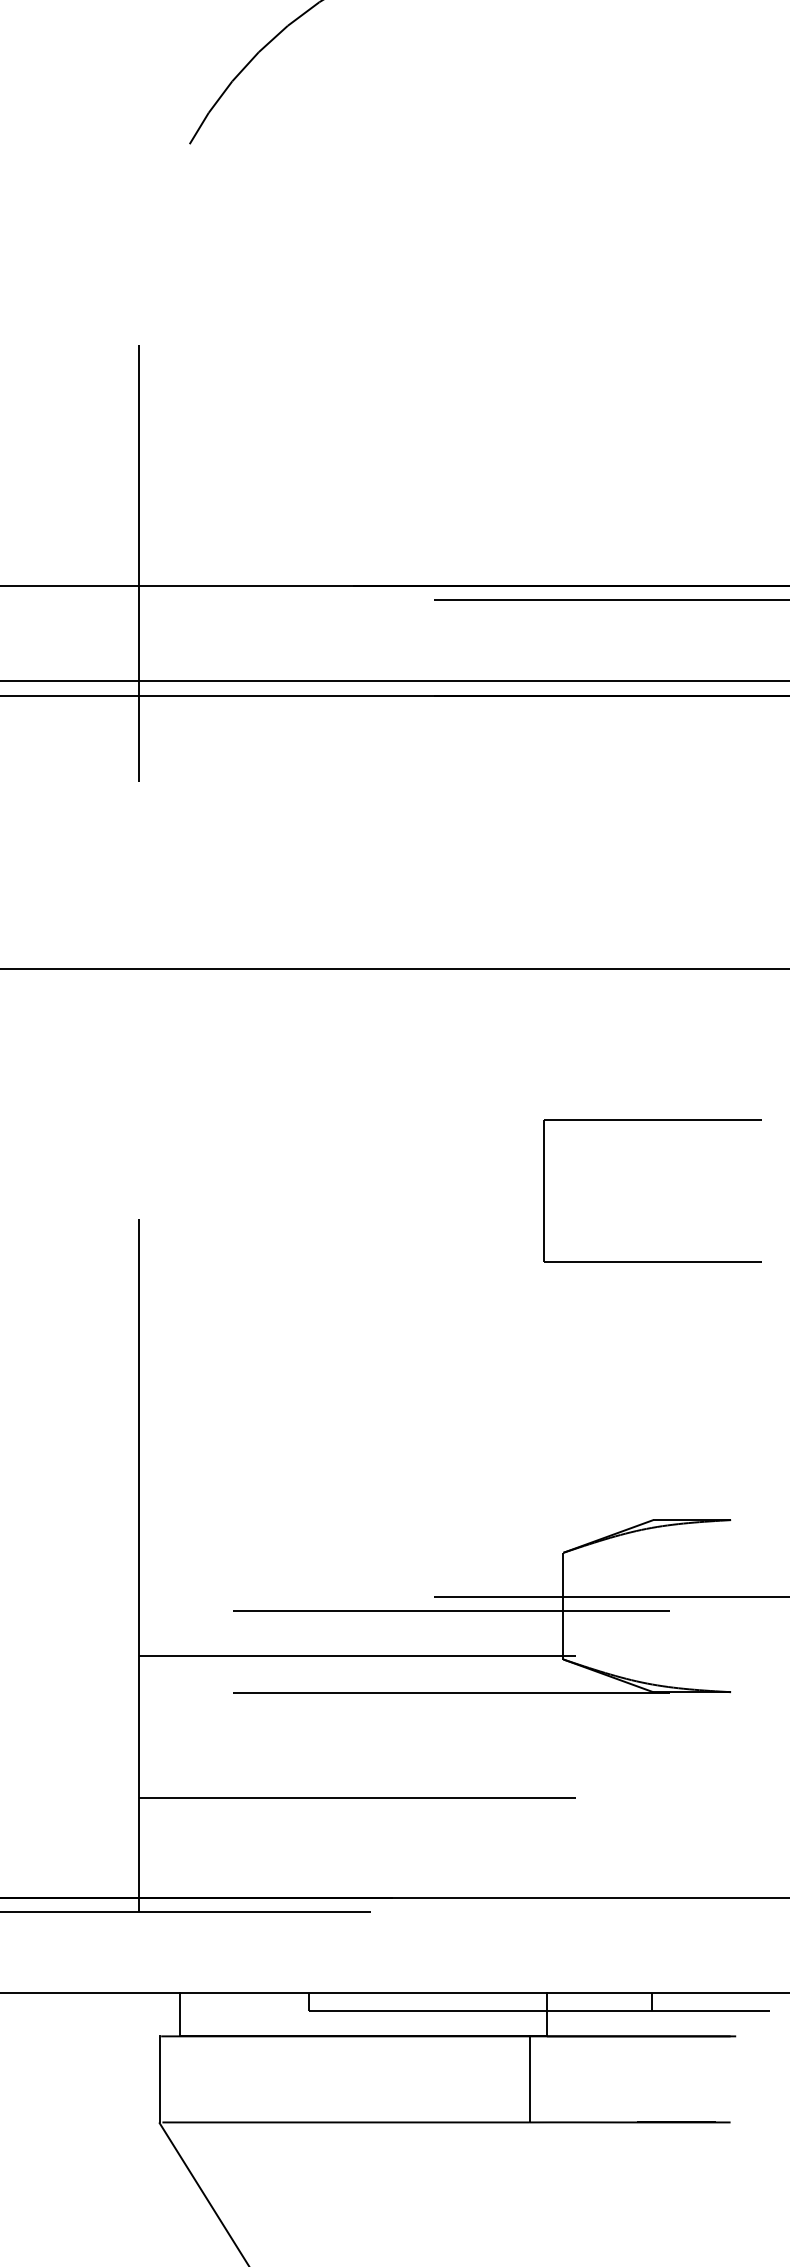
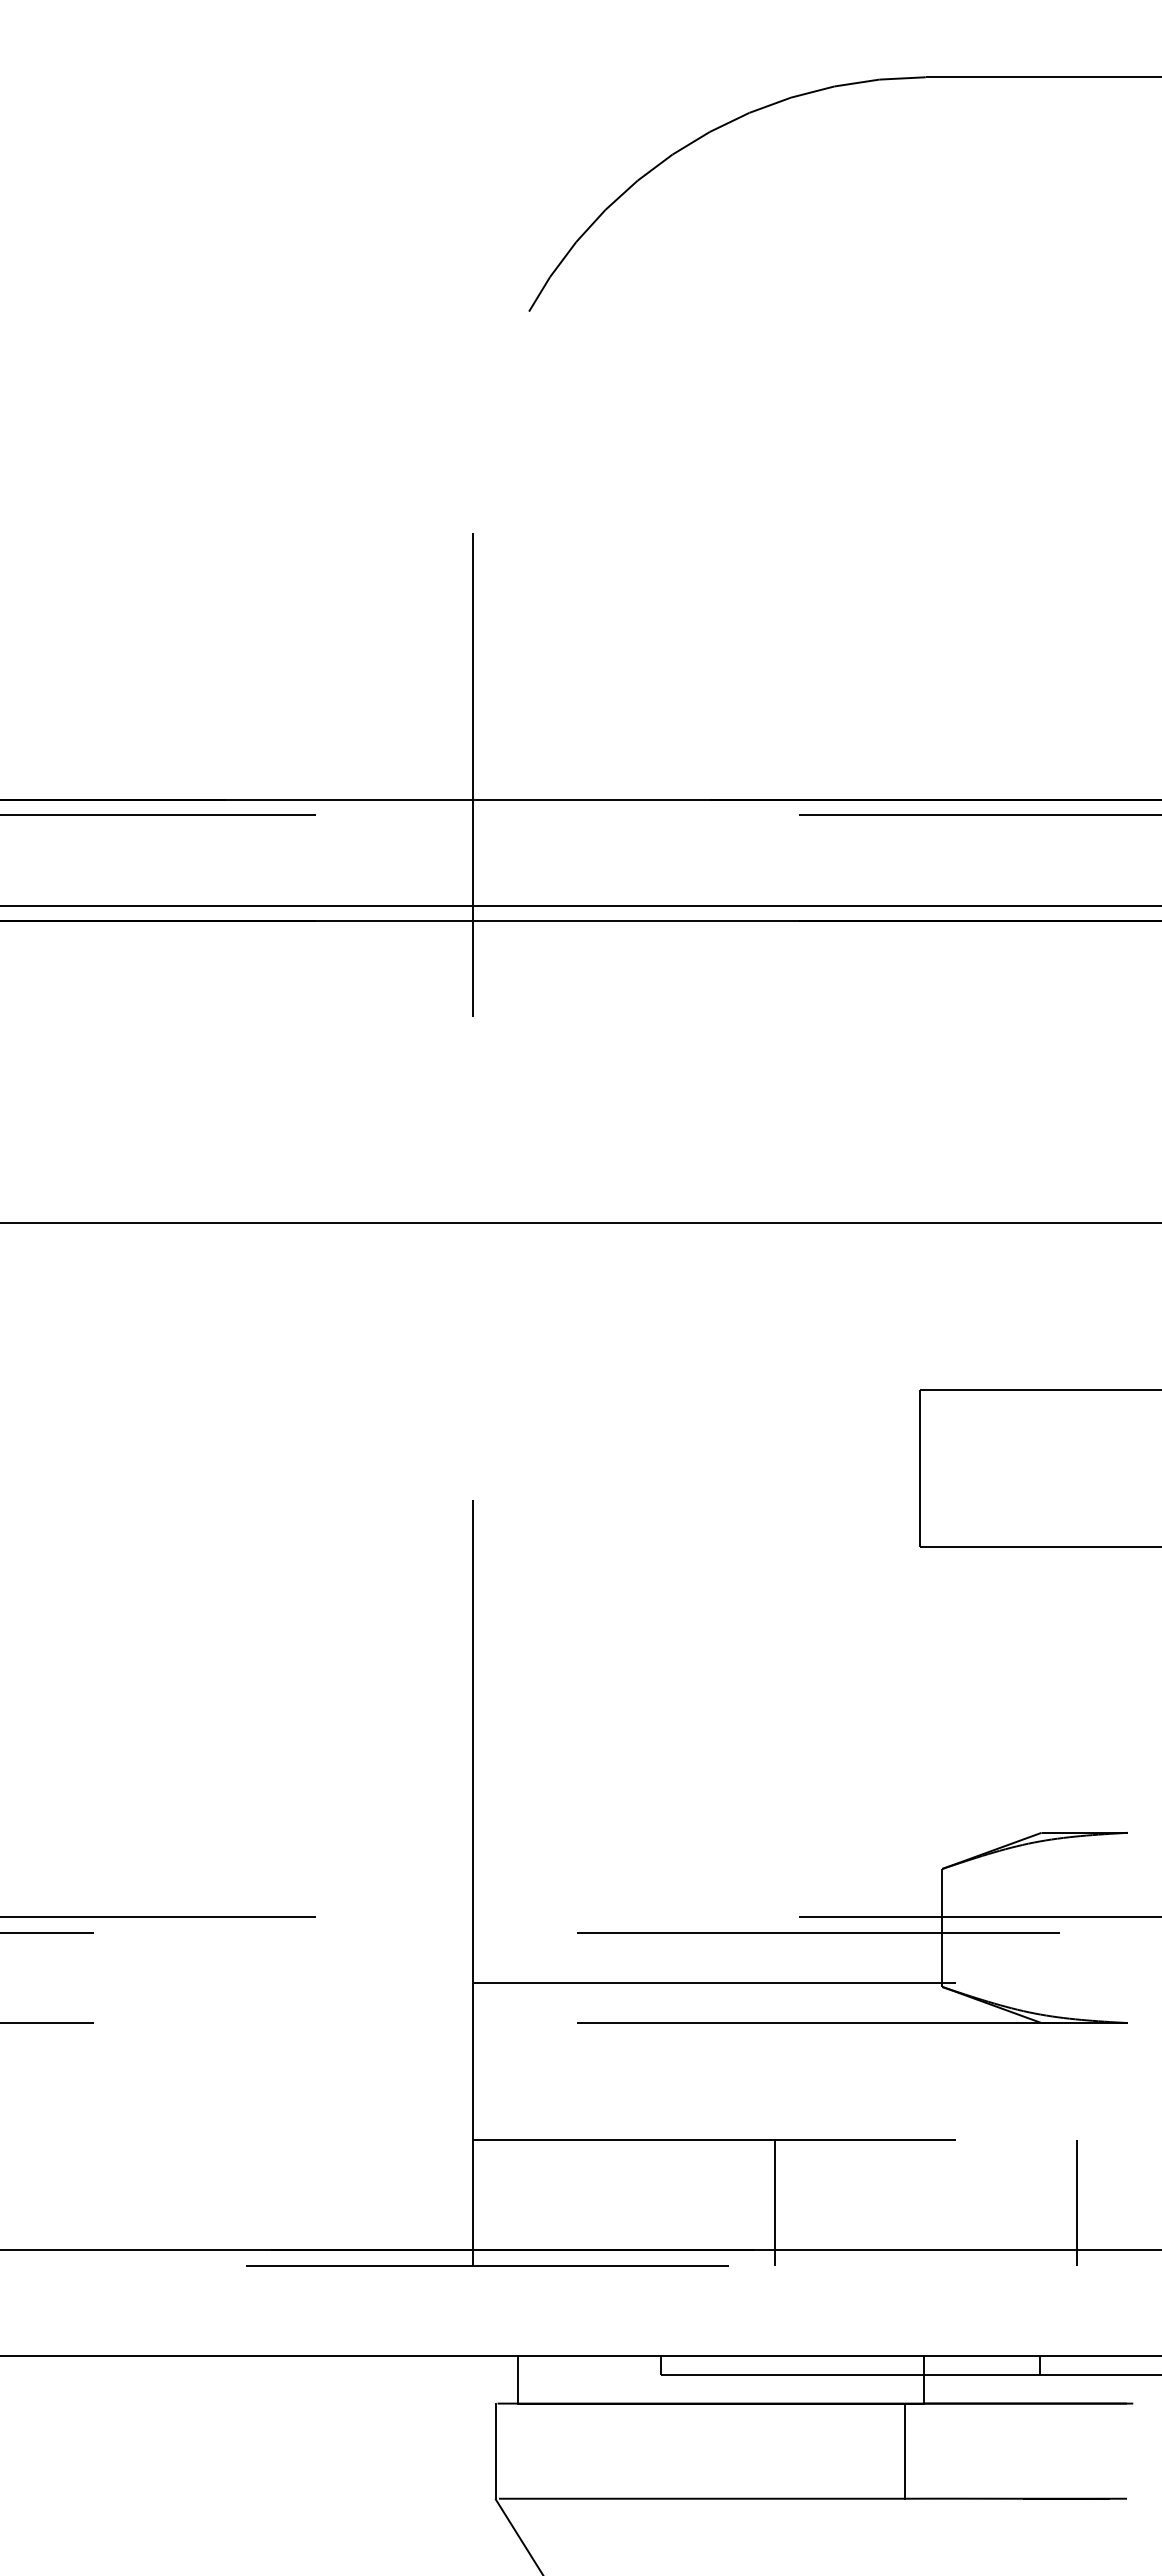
line: (411, 1854) -> (774, 2202), added
line: (684, 1854) -> (1076, 2202), added

